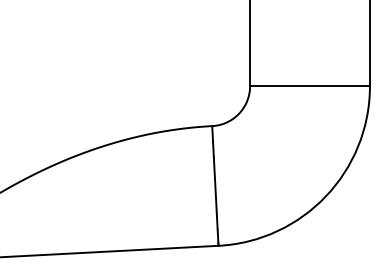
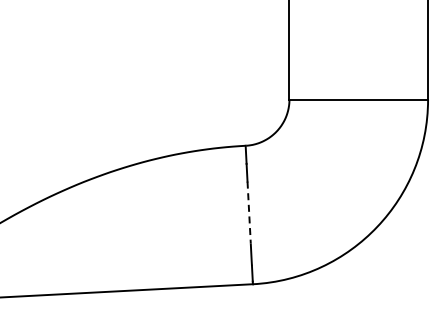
line: (215, 184) -> (249, 213), solid -> dashed

